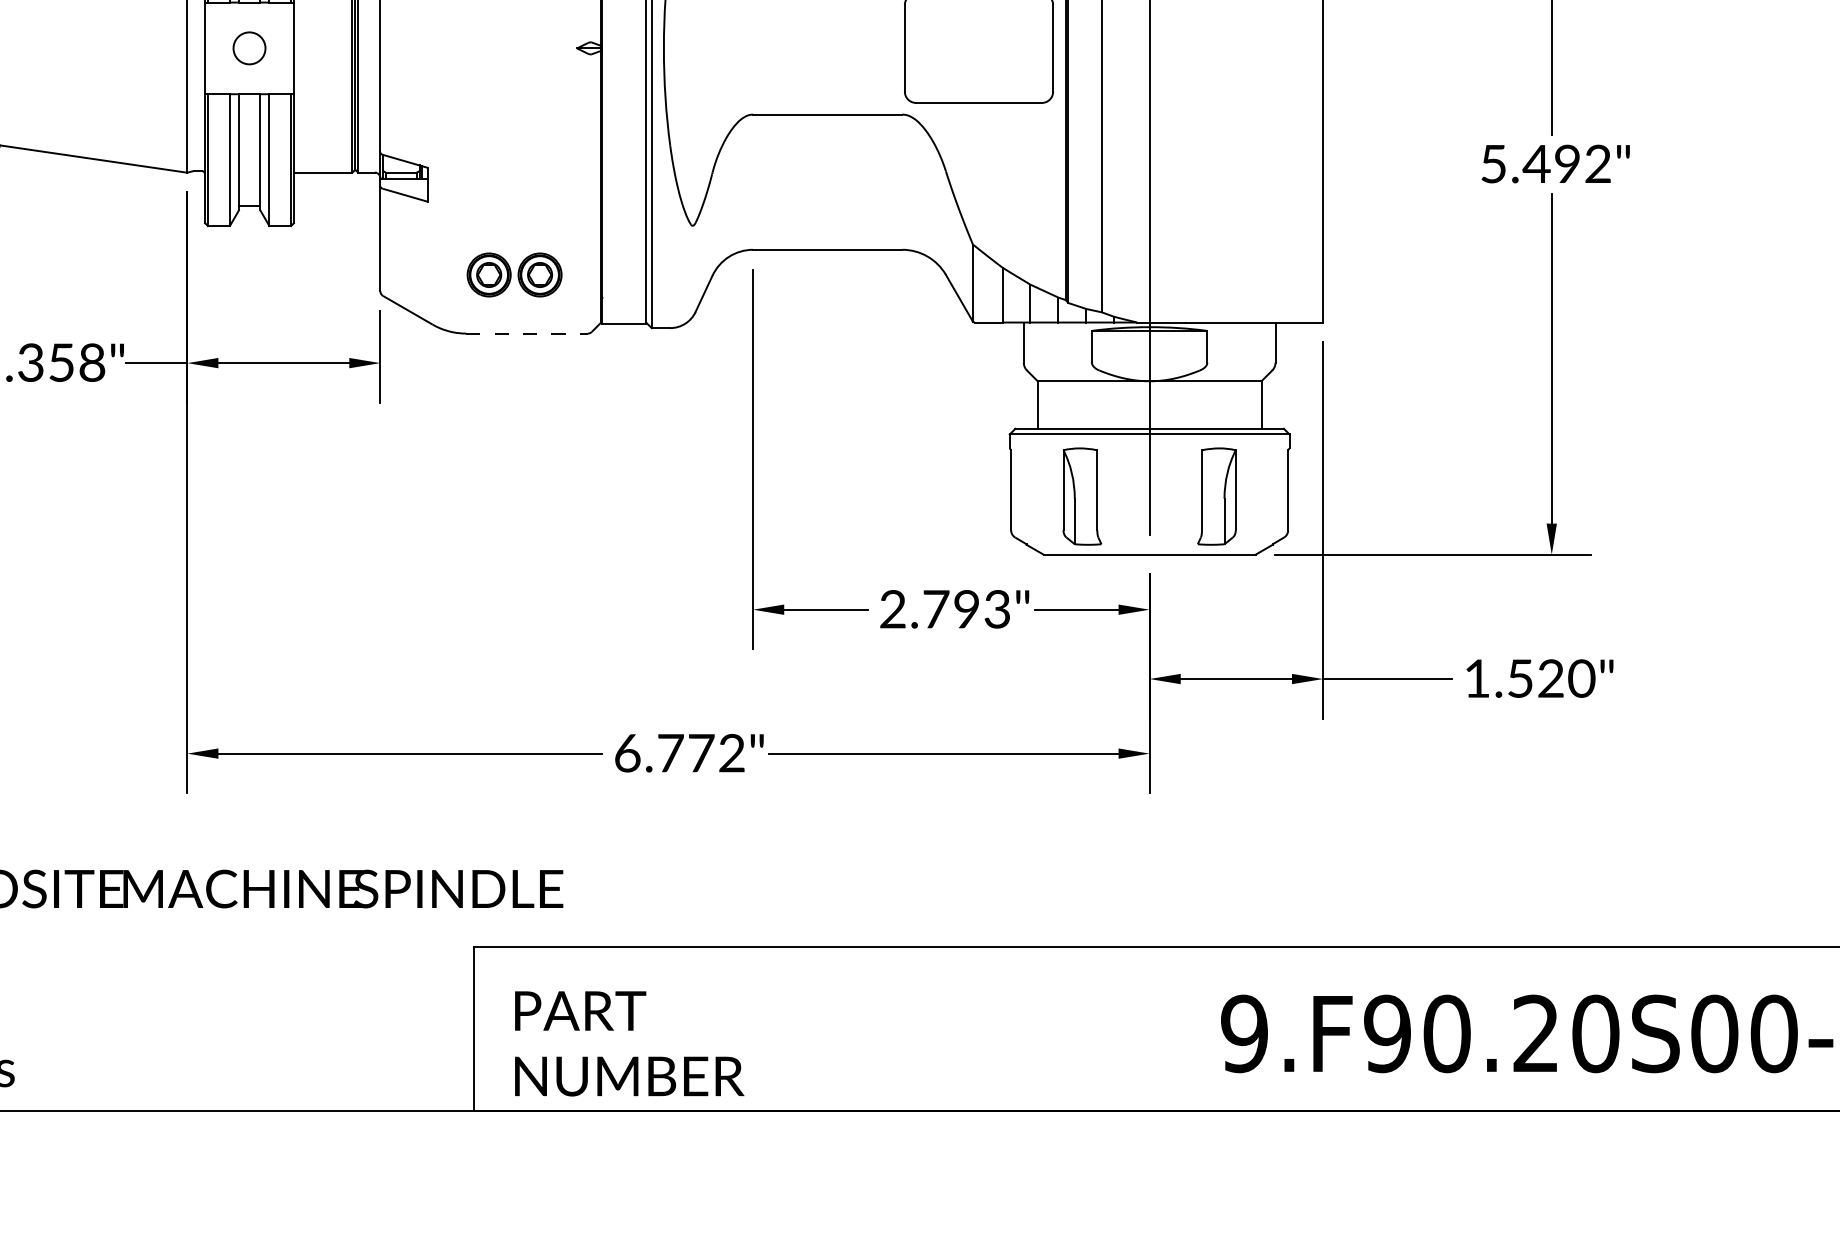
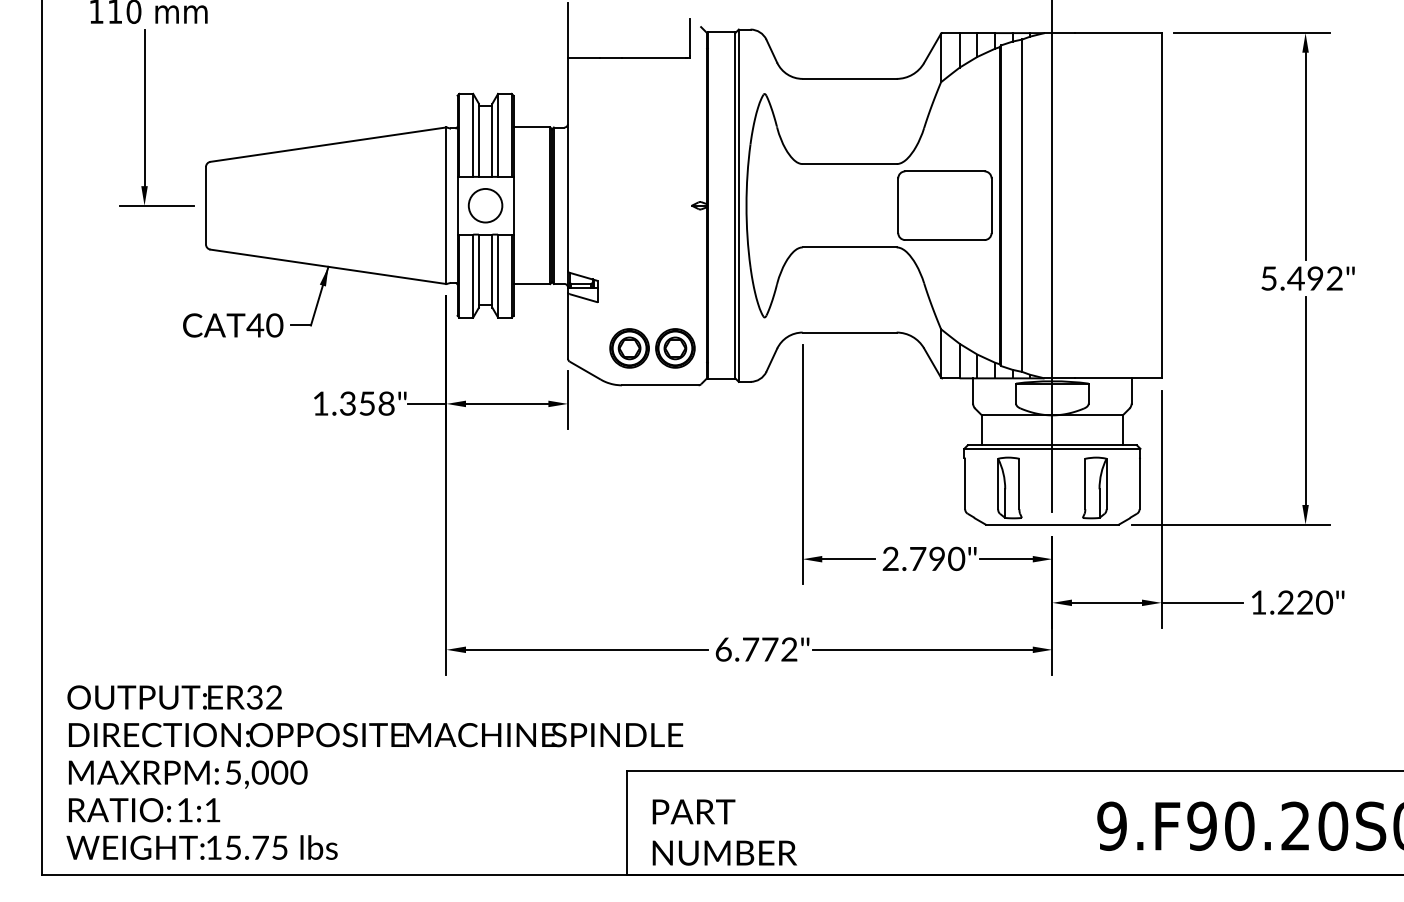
circle: (249, 48) -> (485, 205), size x1.67
part: (514, 275) -> (652, 348), size x1.43
line: (527, 333) -> (660, 385), dashed -> solid
text: (997, 608) -> (956, 558), 2.793" -> 2.790"
text: (1519, 678) -> (1285, 602), 1.520" -> 1.220"

